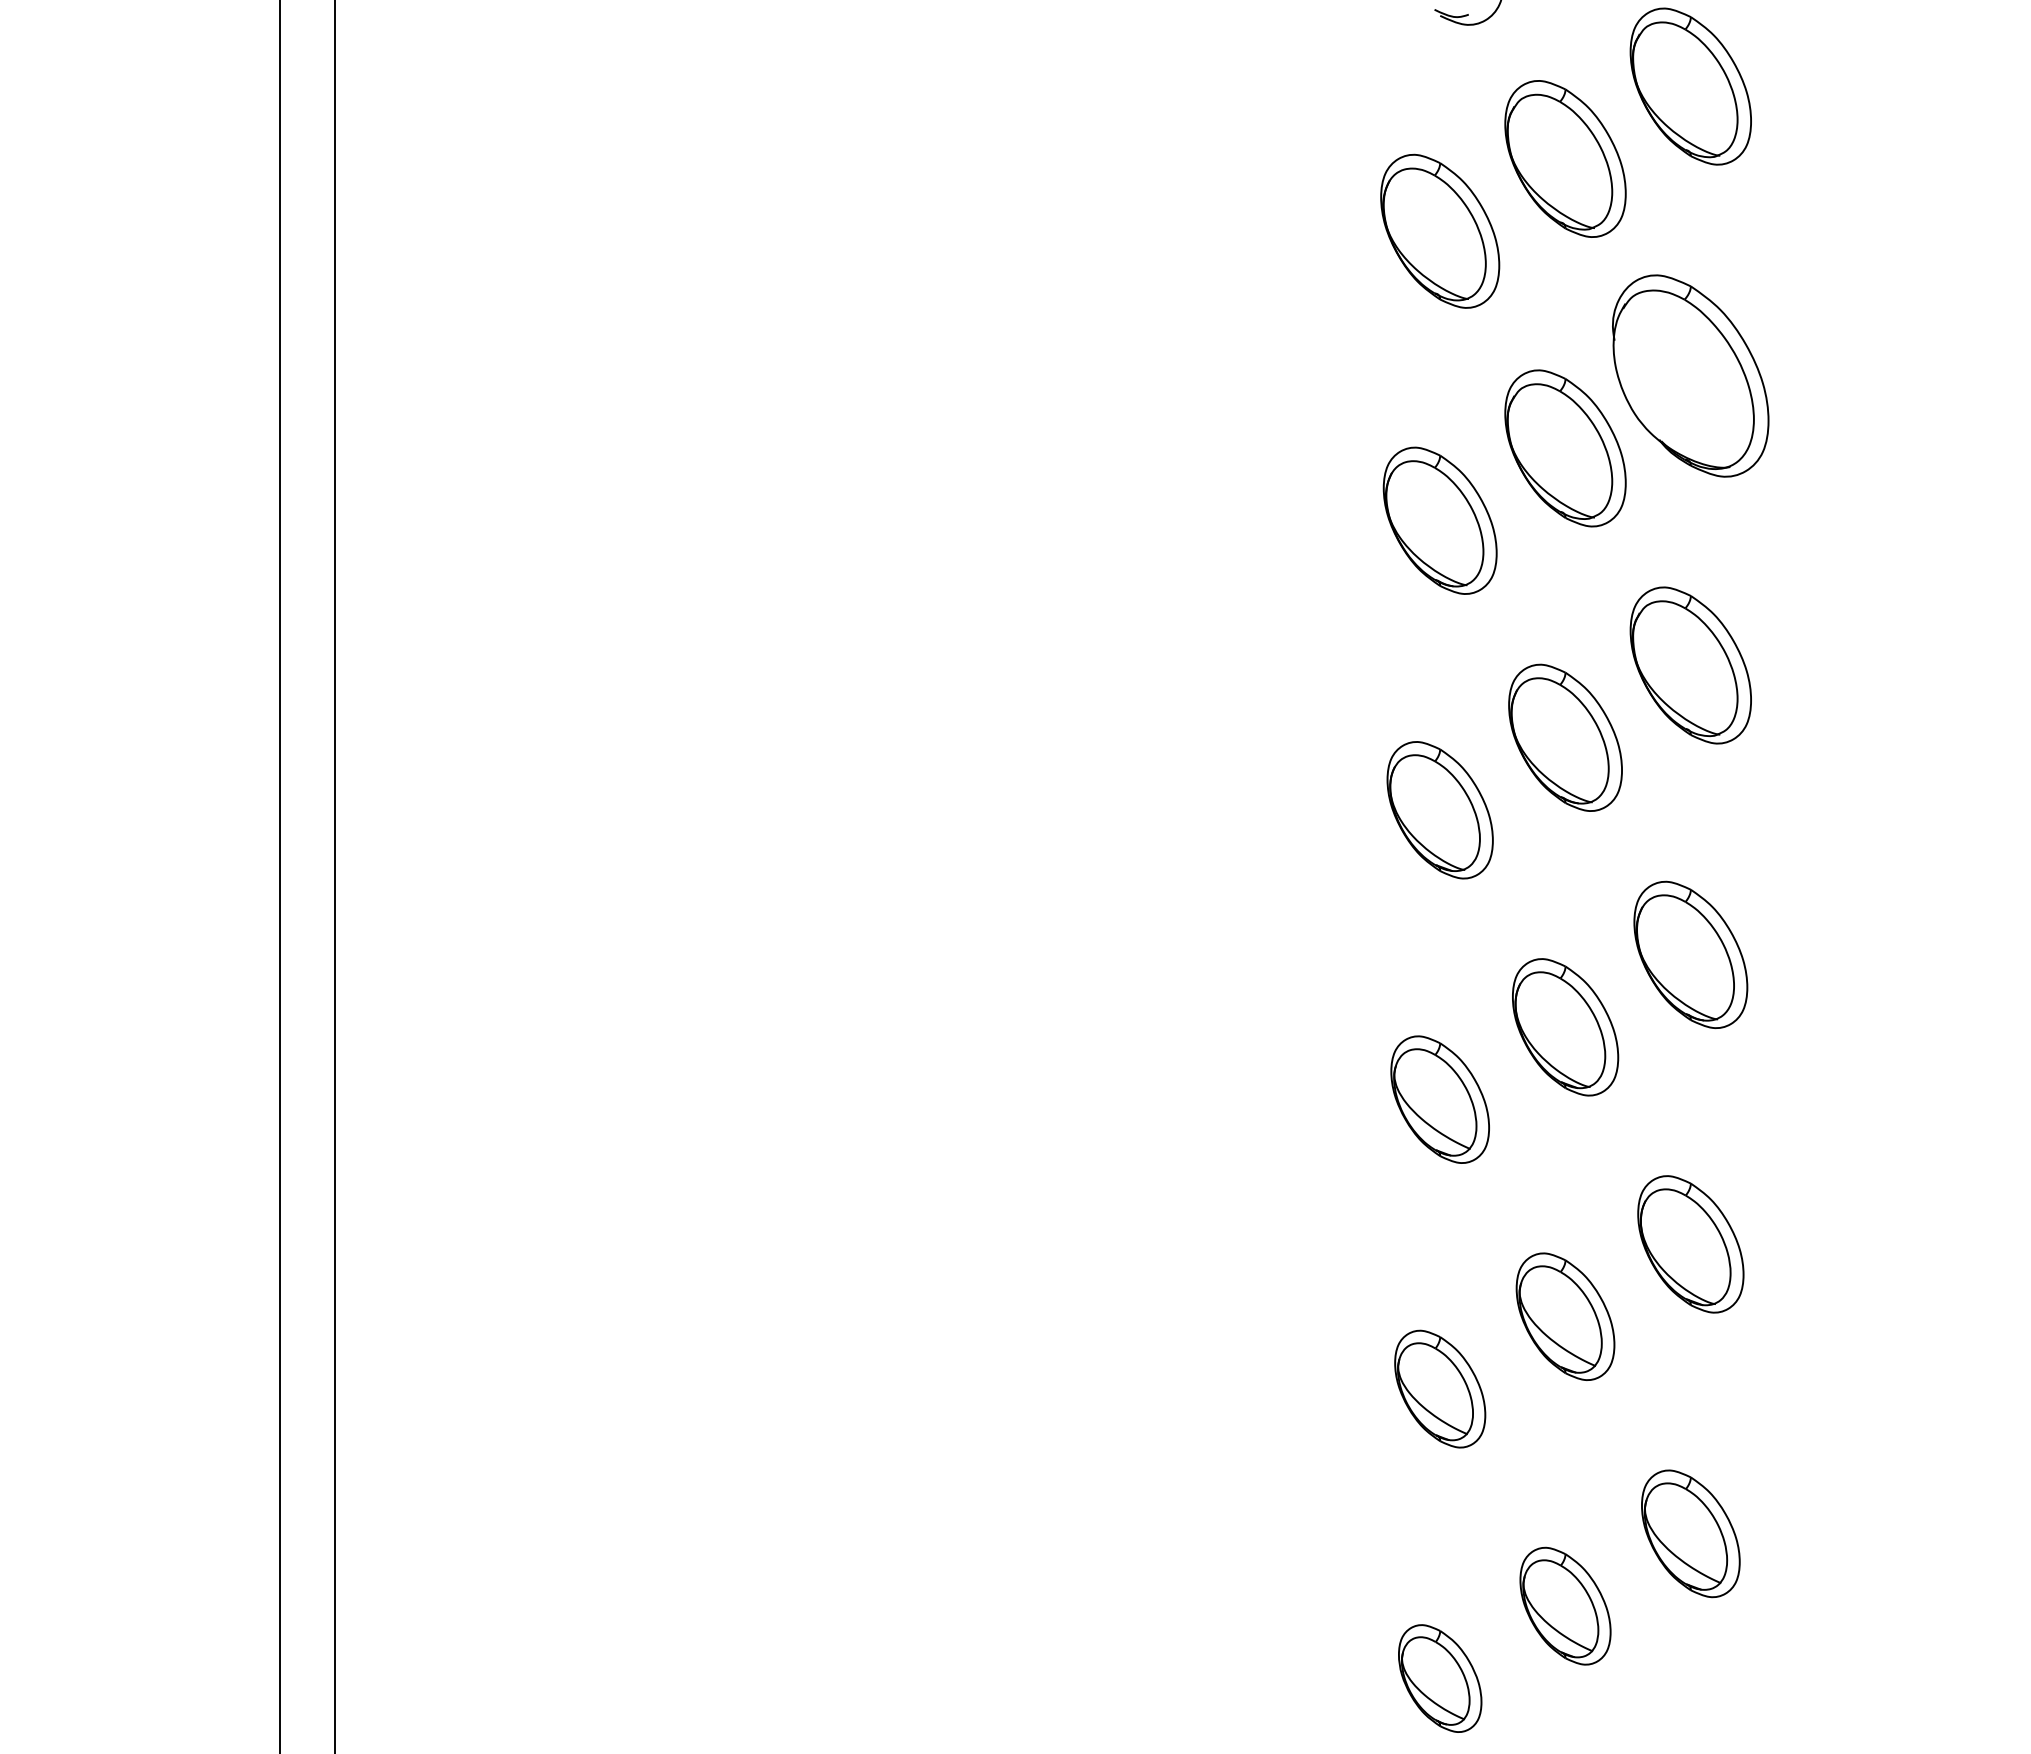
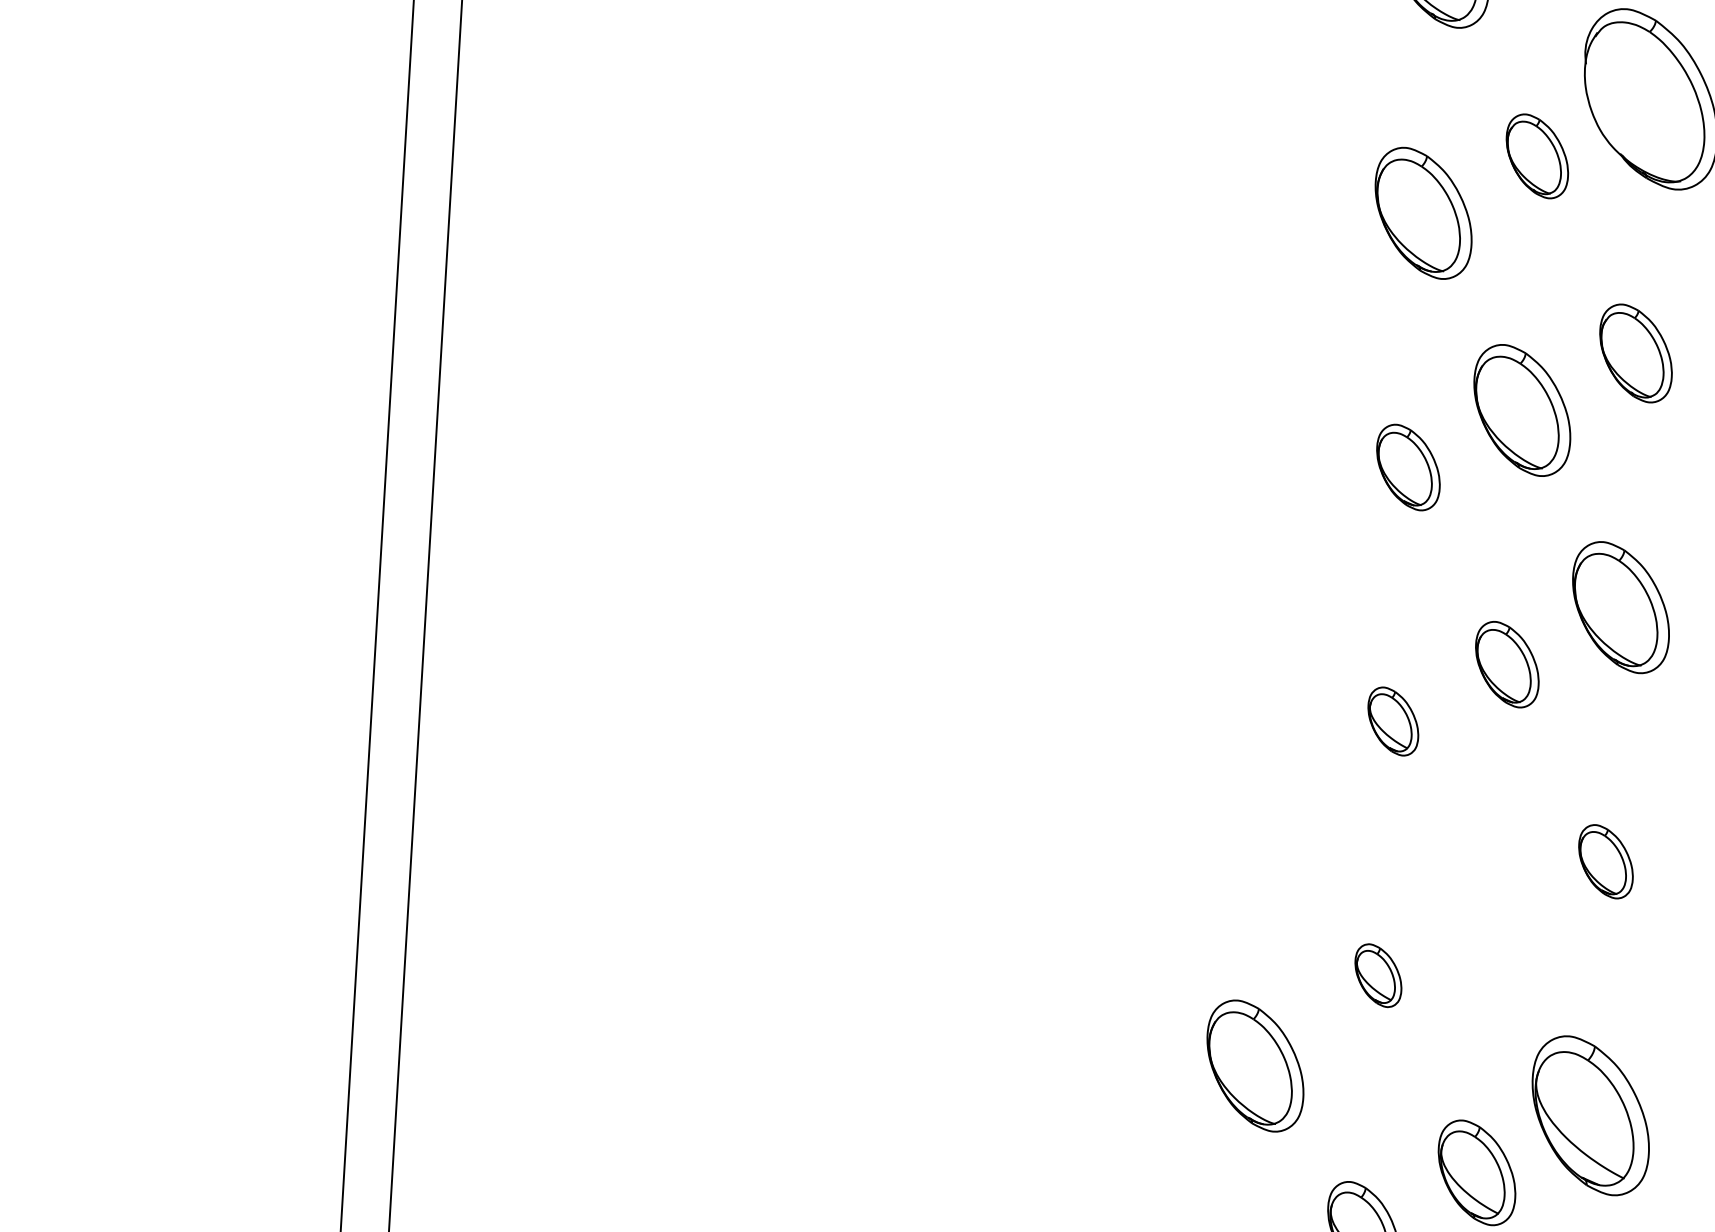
part: (1565, 448) -> (1537, 156), size x0.6
part: (1690, 665) -> (1635, 353), size x0.7
part: (1439, 810) -> (1407, 467), size x0.7
part: (1565, 1027) -> (1507, 664), size x0.7
part: (1439, 1099) -> (1392, 721), size x0.6
part: (1690, 1244) -> (1605, 861), size x0.6
part: (1565, 1316) -> (1492, 918), removed
part: (1440, 1388) -> (1378, 975), size x0.6
part: (1306, 1499) -> (1255, 1065), added
part: (1690, 1533) -> (1590, 1115), size x1.4

